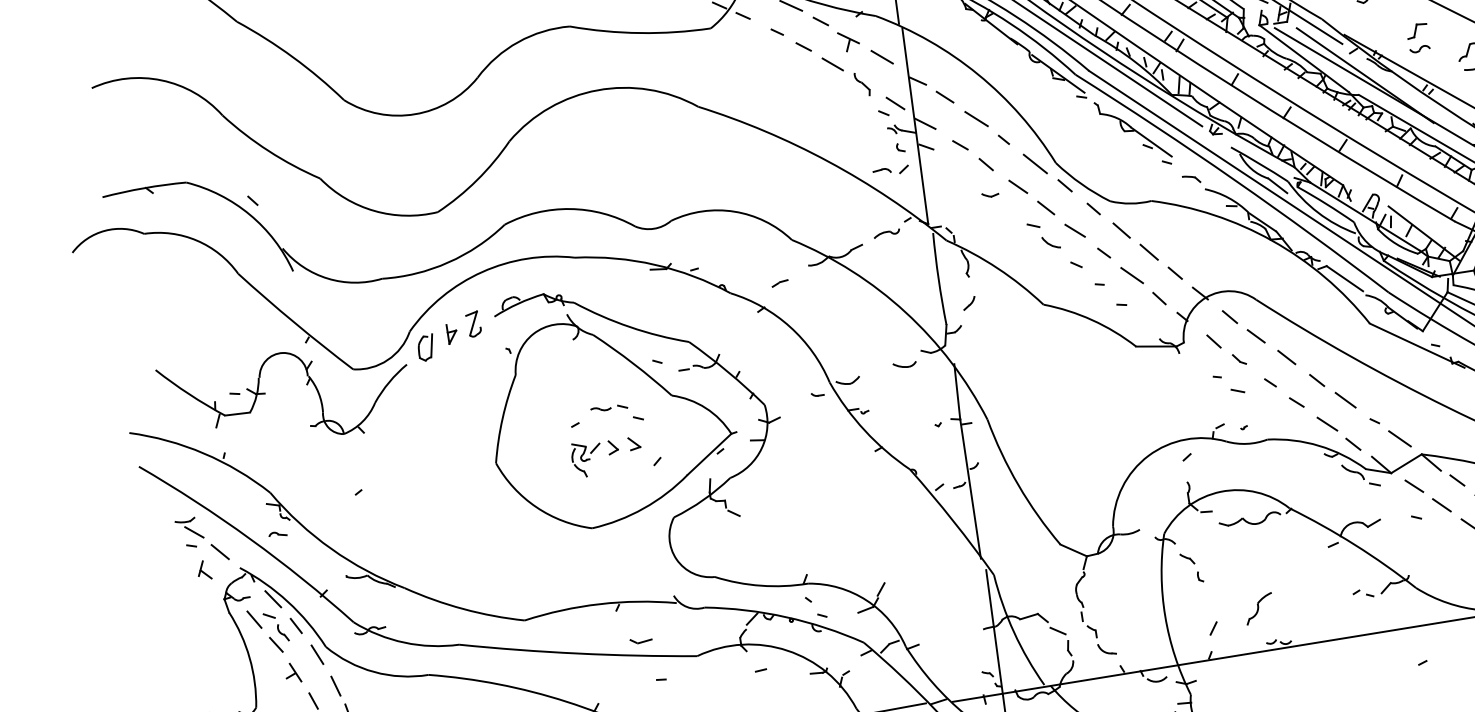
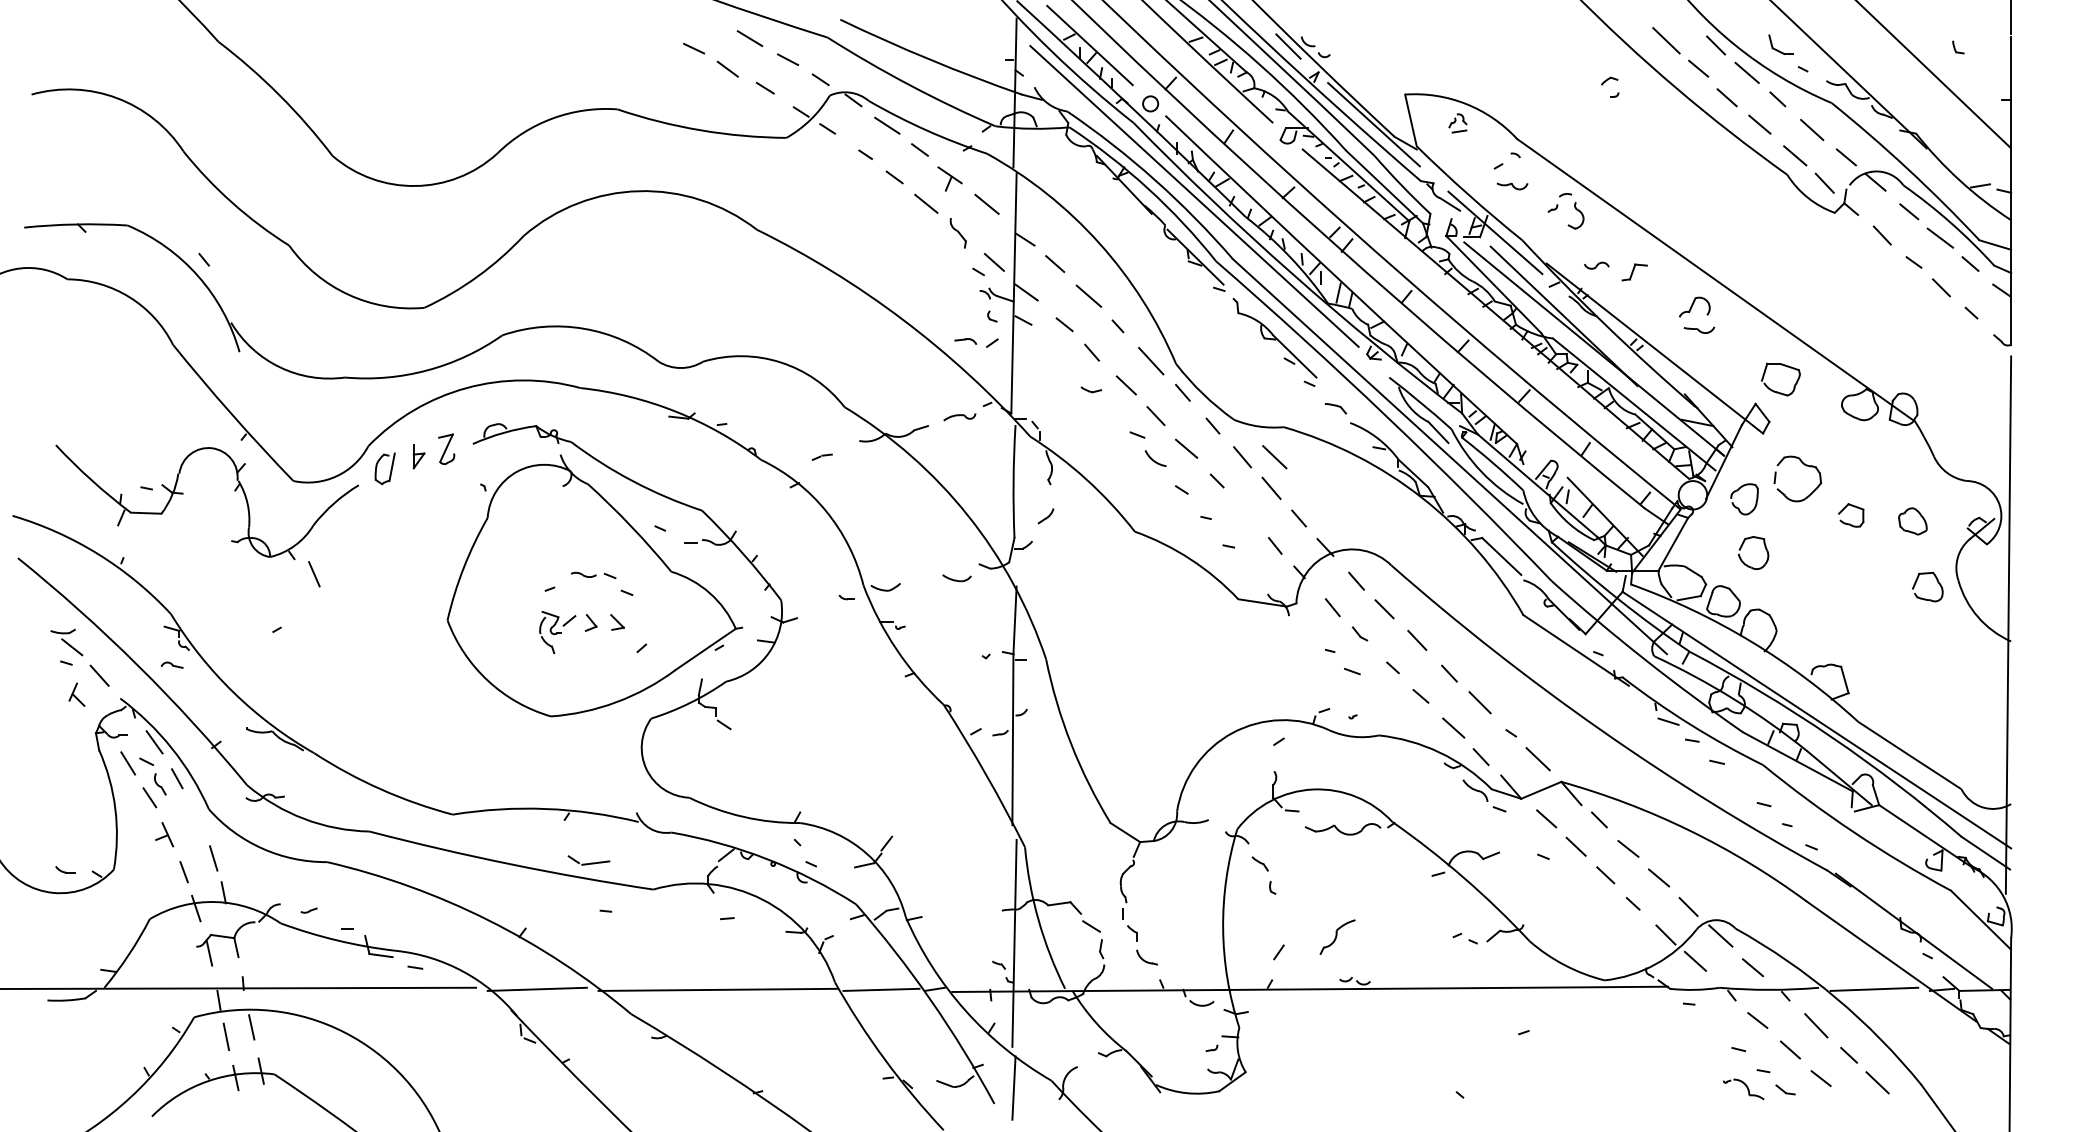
part: (1419, 49) -> (1596, 265), moved
line: (1131, 275) -> (1274, 457), moved
part: (640, 640) -> (588, 860), size x1.6
line: (317, 654) -> (314, 574), moved

